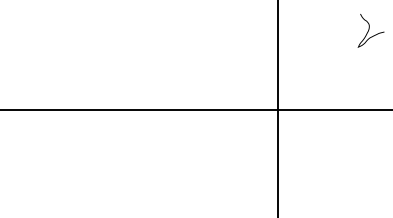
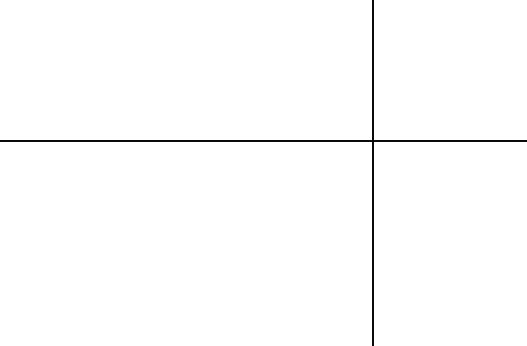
curve: (369, 30) -> (493, 36), removed

